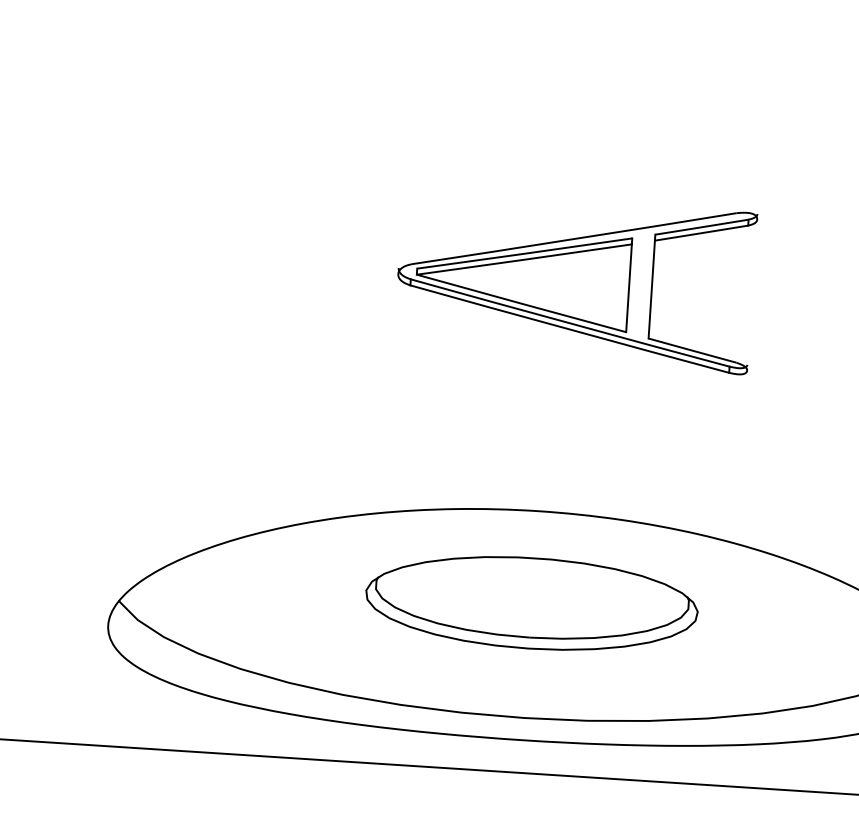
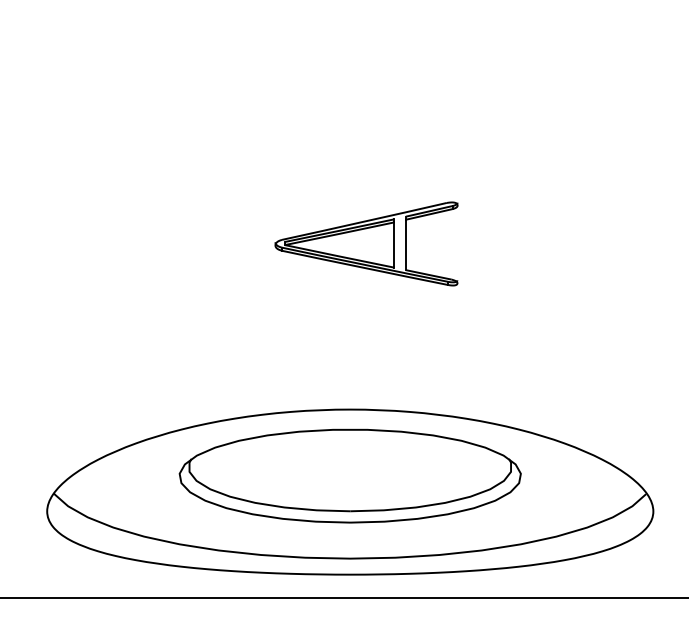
part: (575, 282) -> (366, 243), size x0.71
part: (530, 602) -> (349, 475), size x1.43

